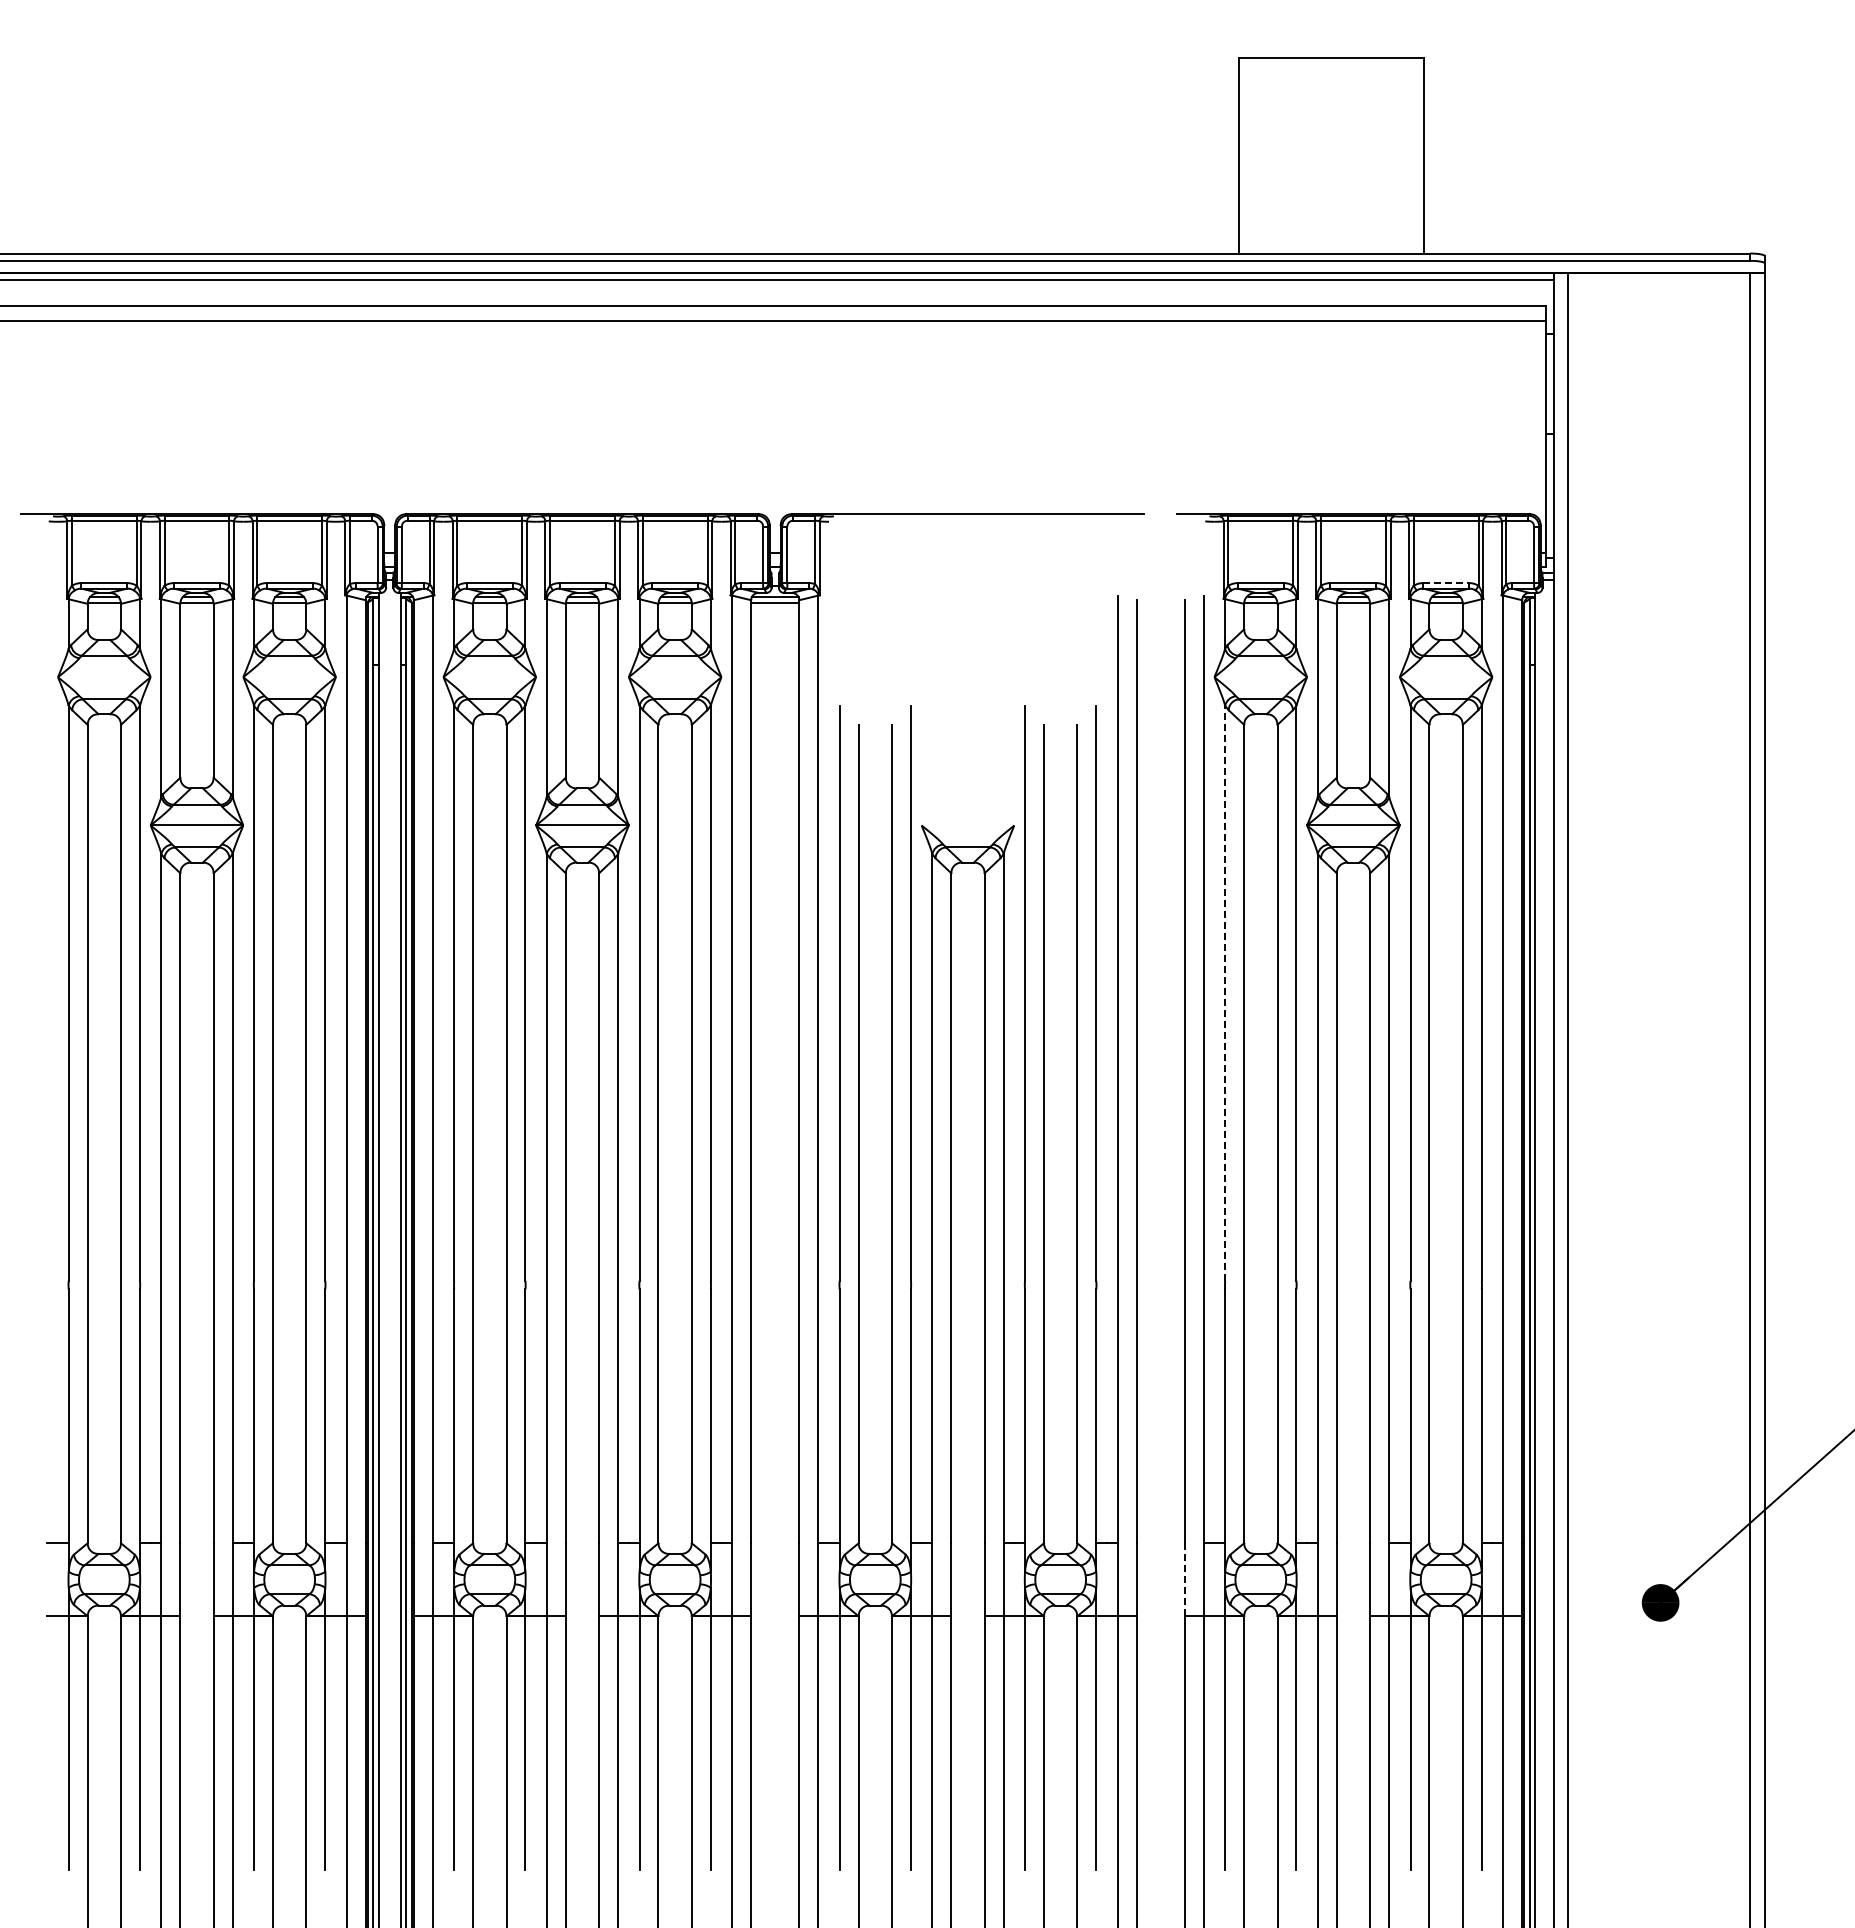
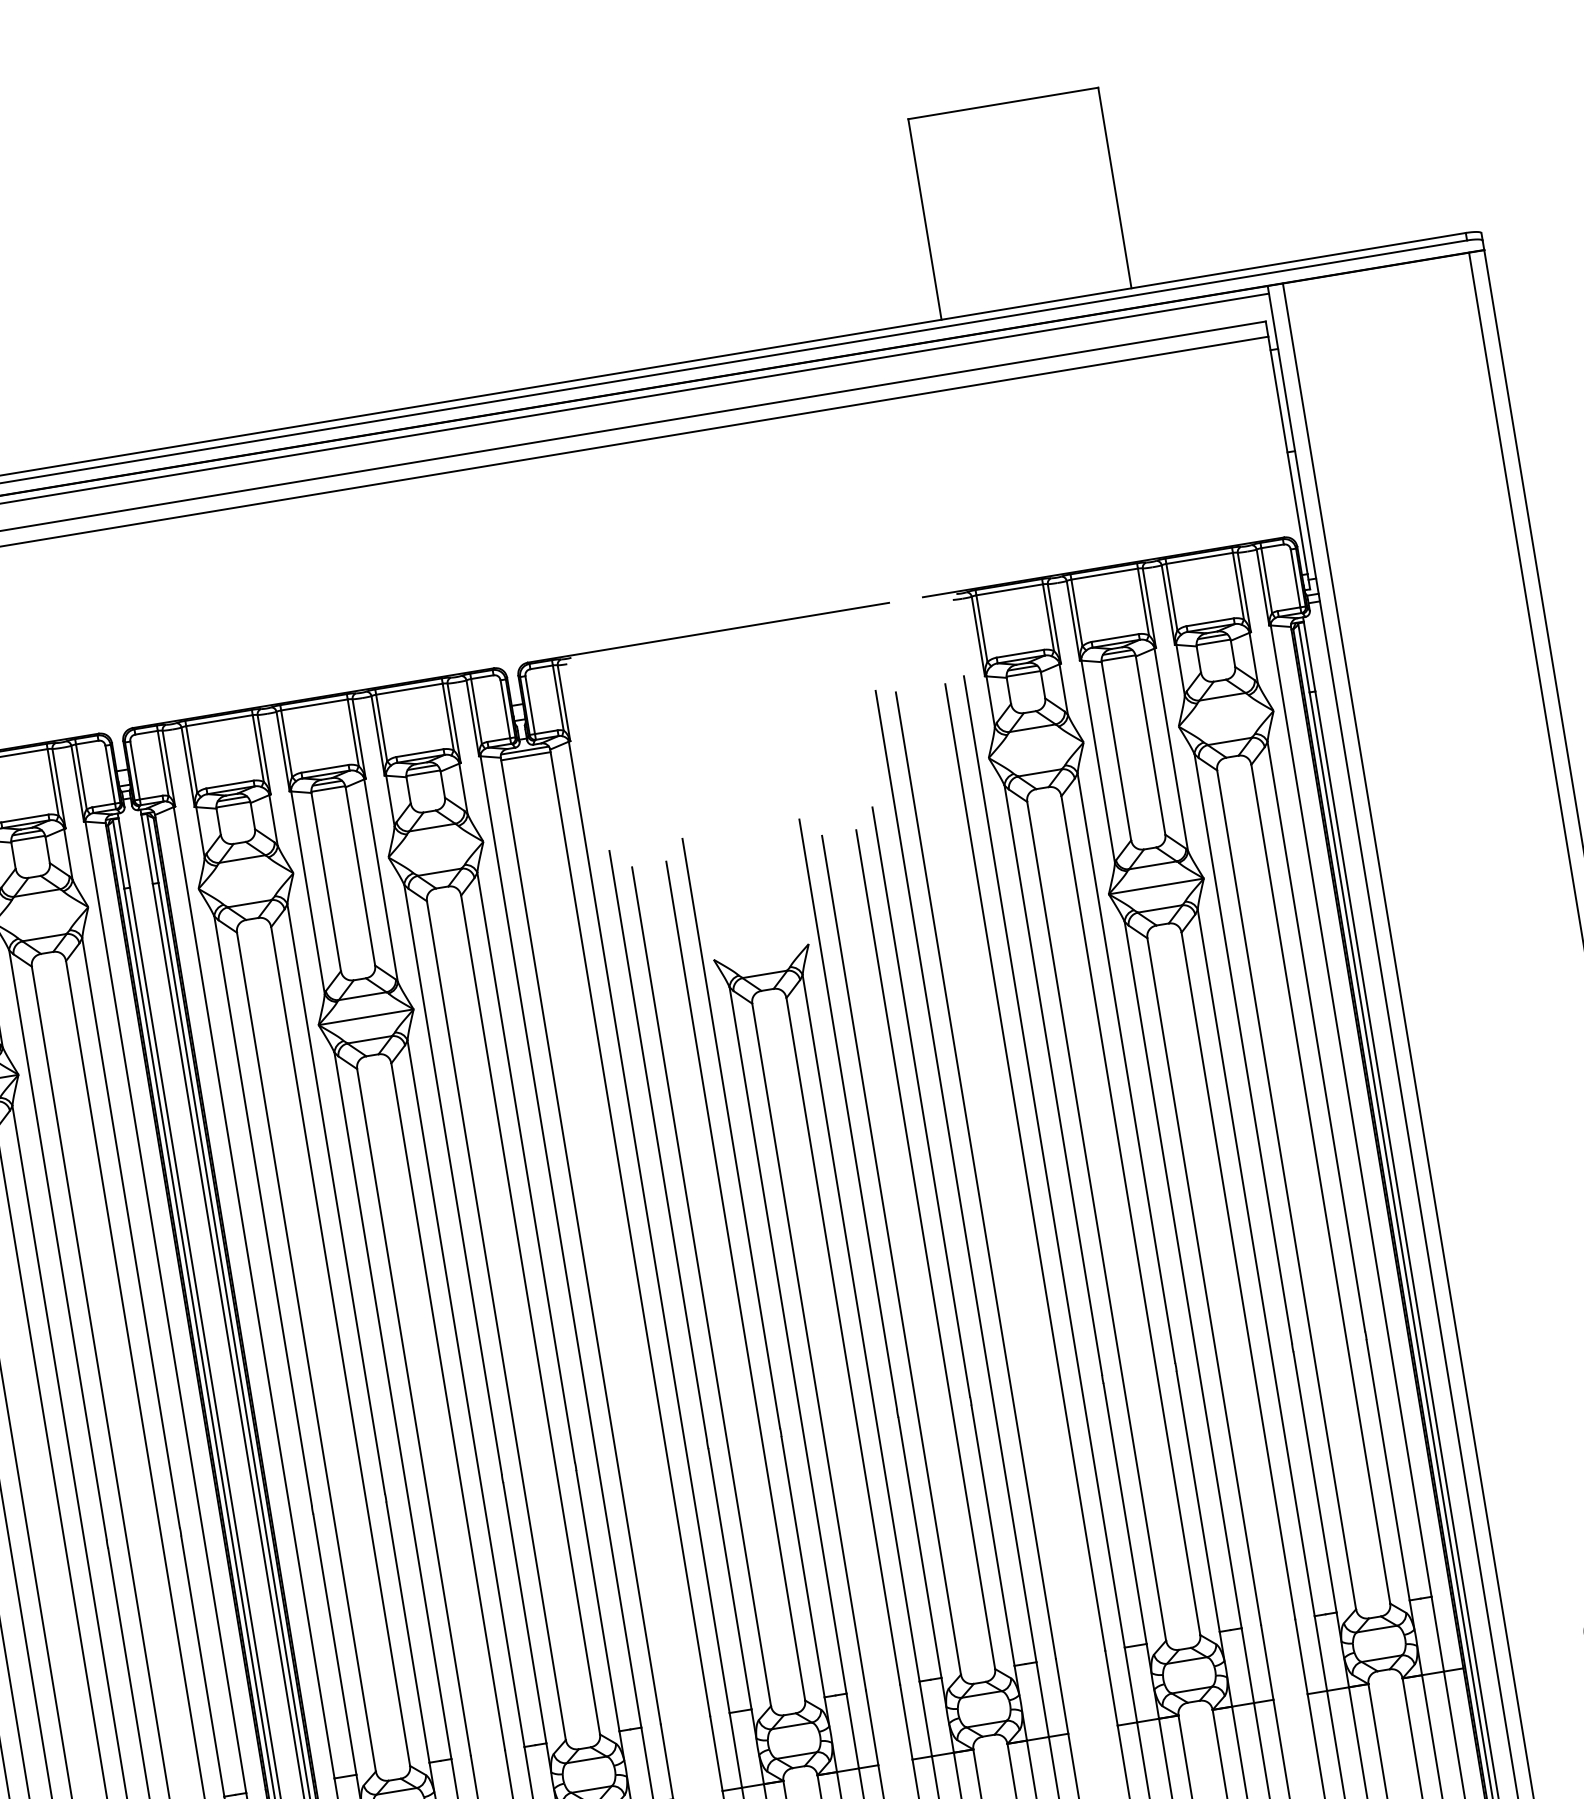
line: (1446, 583) -> (1210, 622), dashed -> solid
line: (1225, 993) -> (1053, 1080), dashed -> solid
line: (1184, 1579) -> (1111, 1687), dashed -> solid

